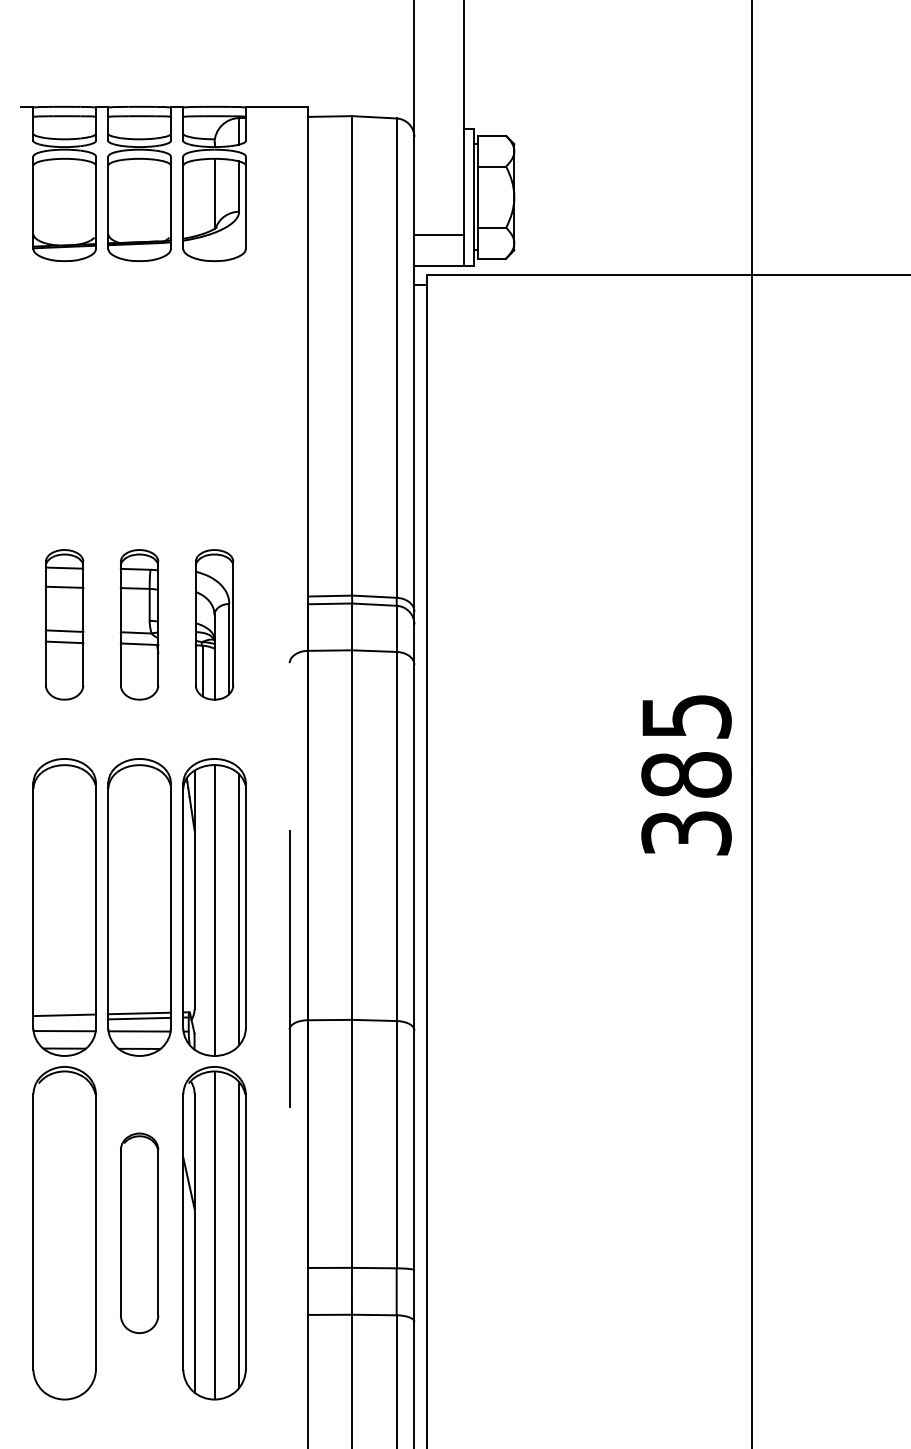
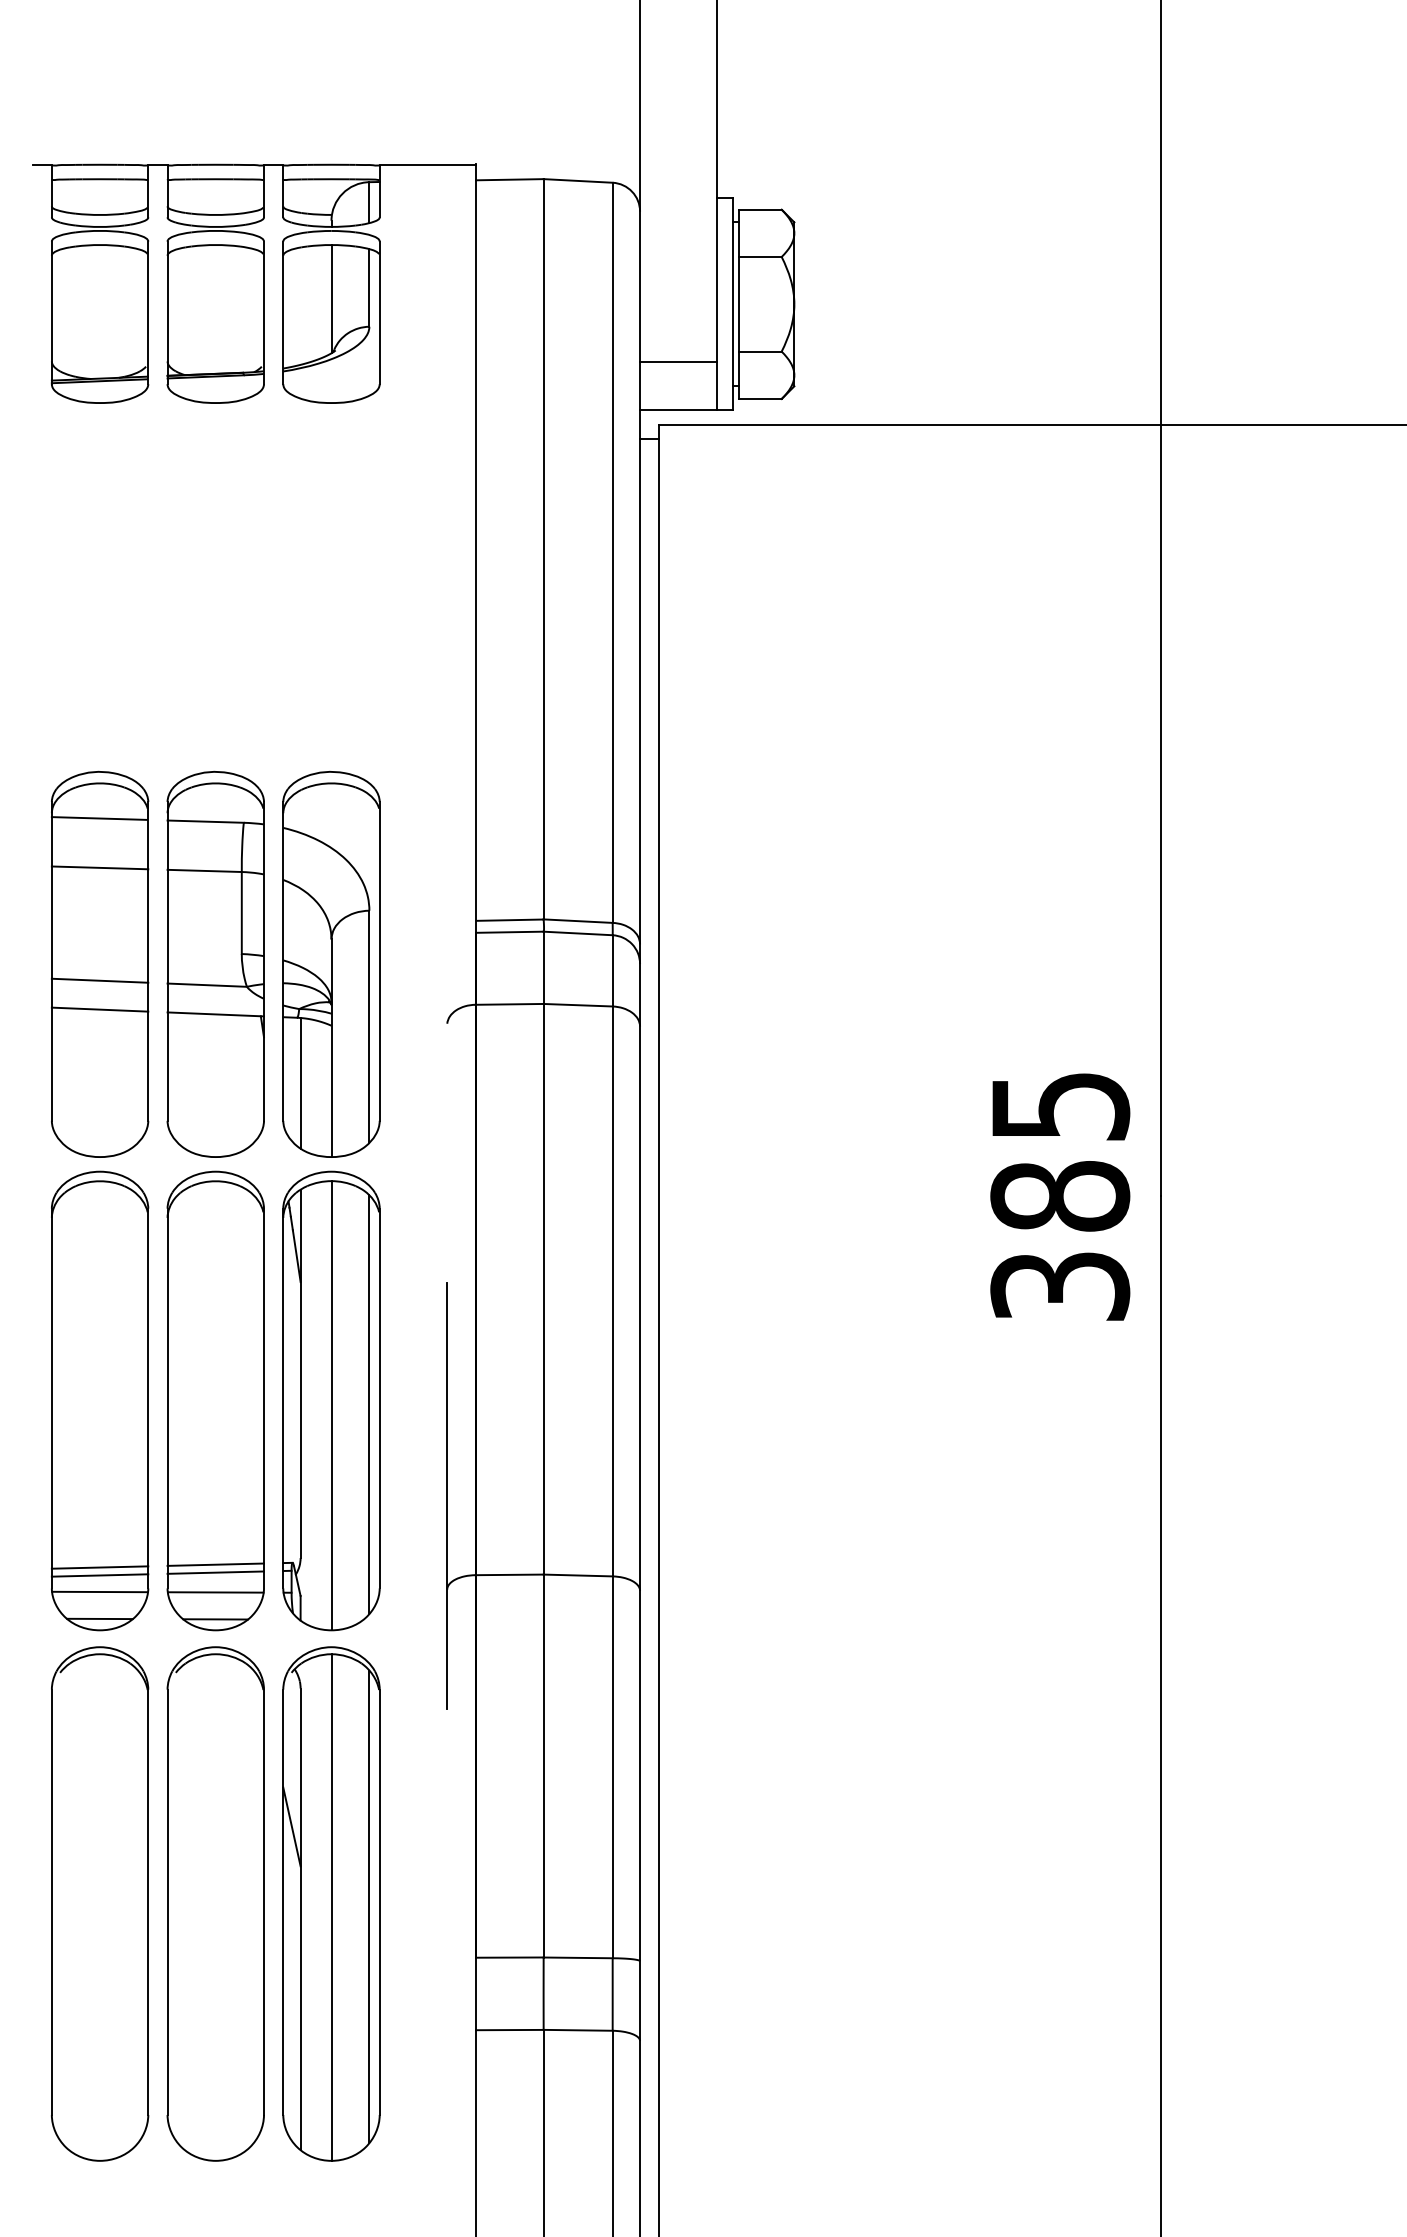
part: (64, 624) -> (99, 964), size x1.67
part: (139, 624) -> (215, 964), size x1.67
part: (214, 624) -> (331, 964), size x1.67
line: (64, 1020) -> (99, 1575), added
part: (139, 1233) -> (215, 1904), size x1.67

